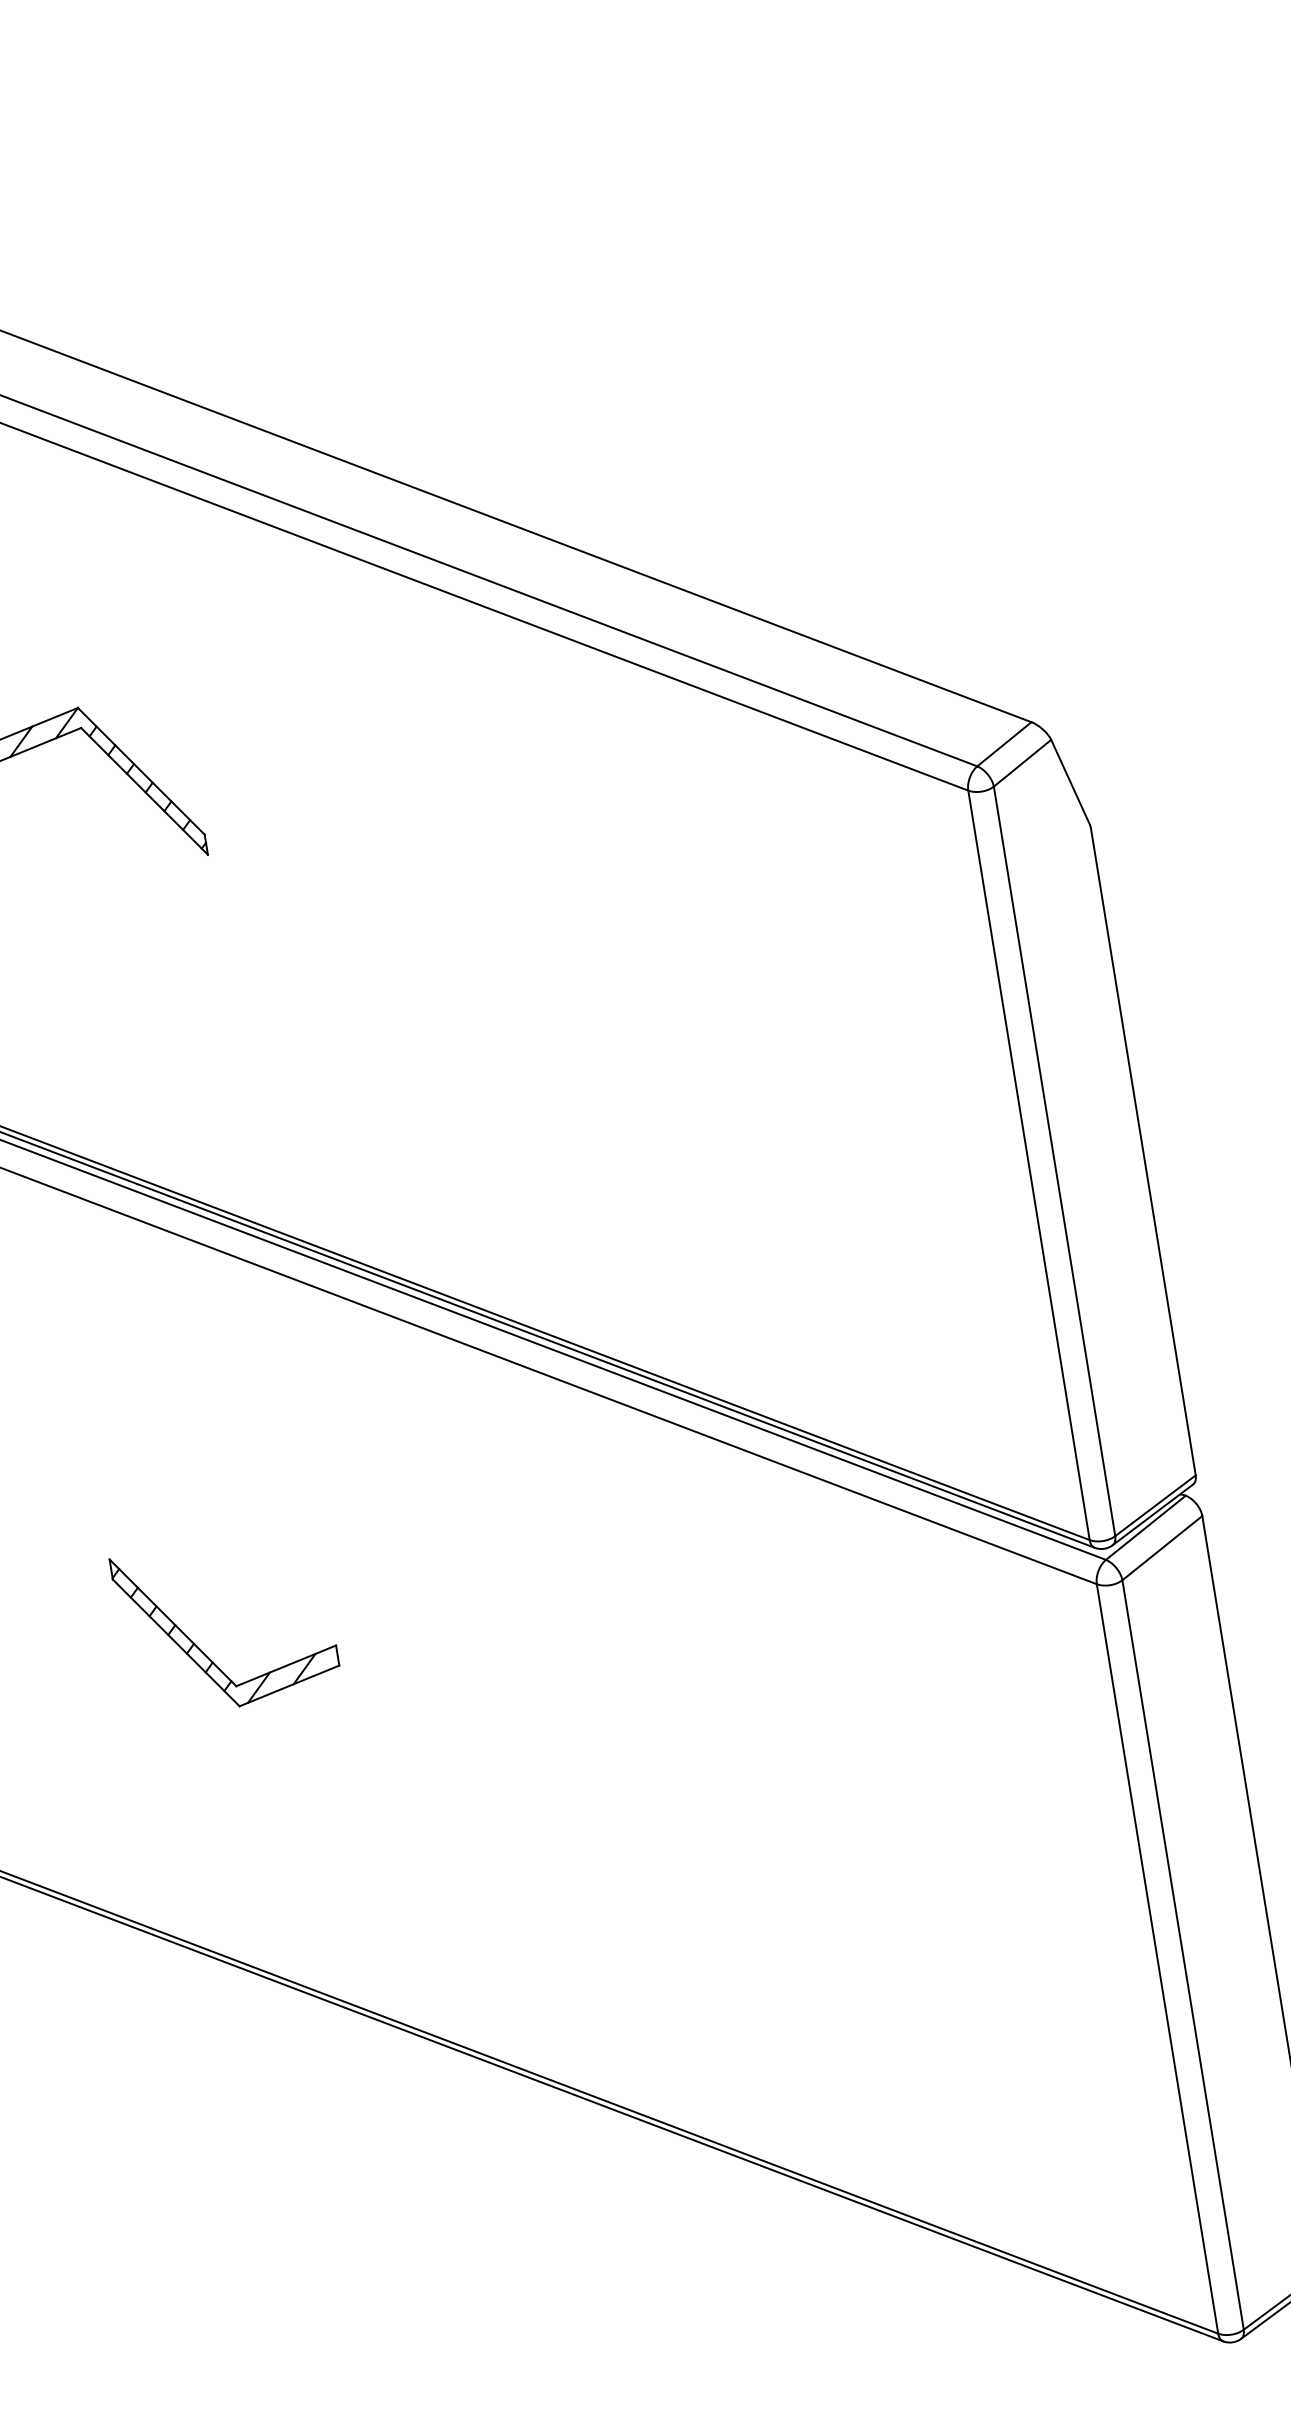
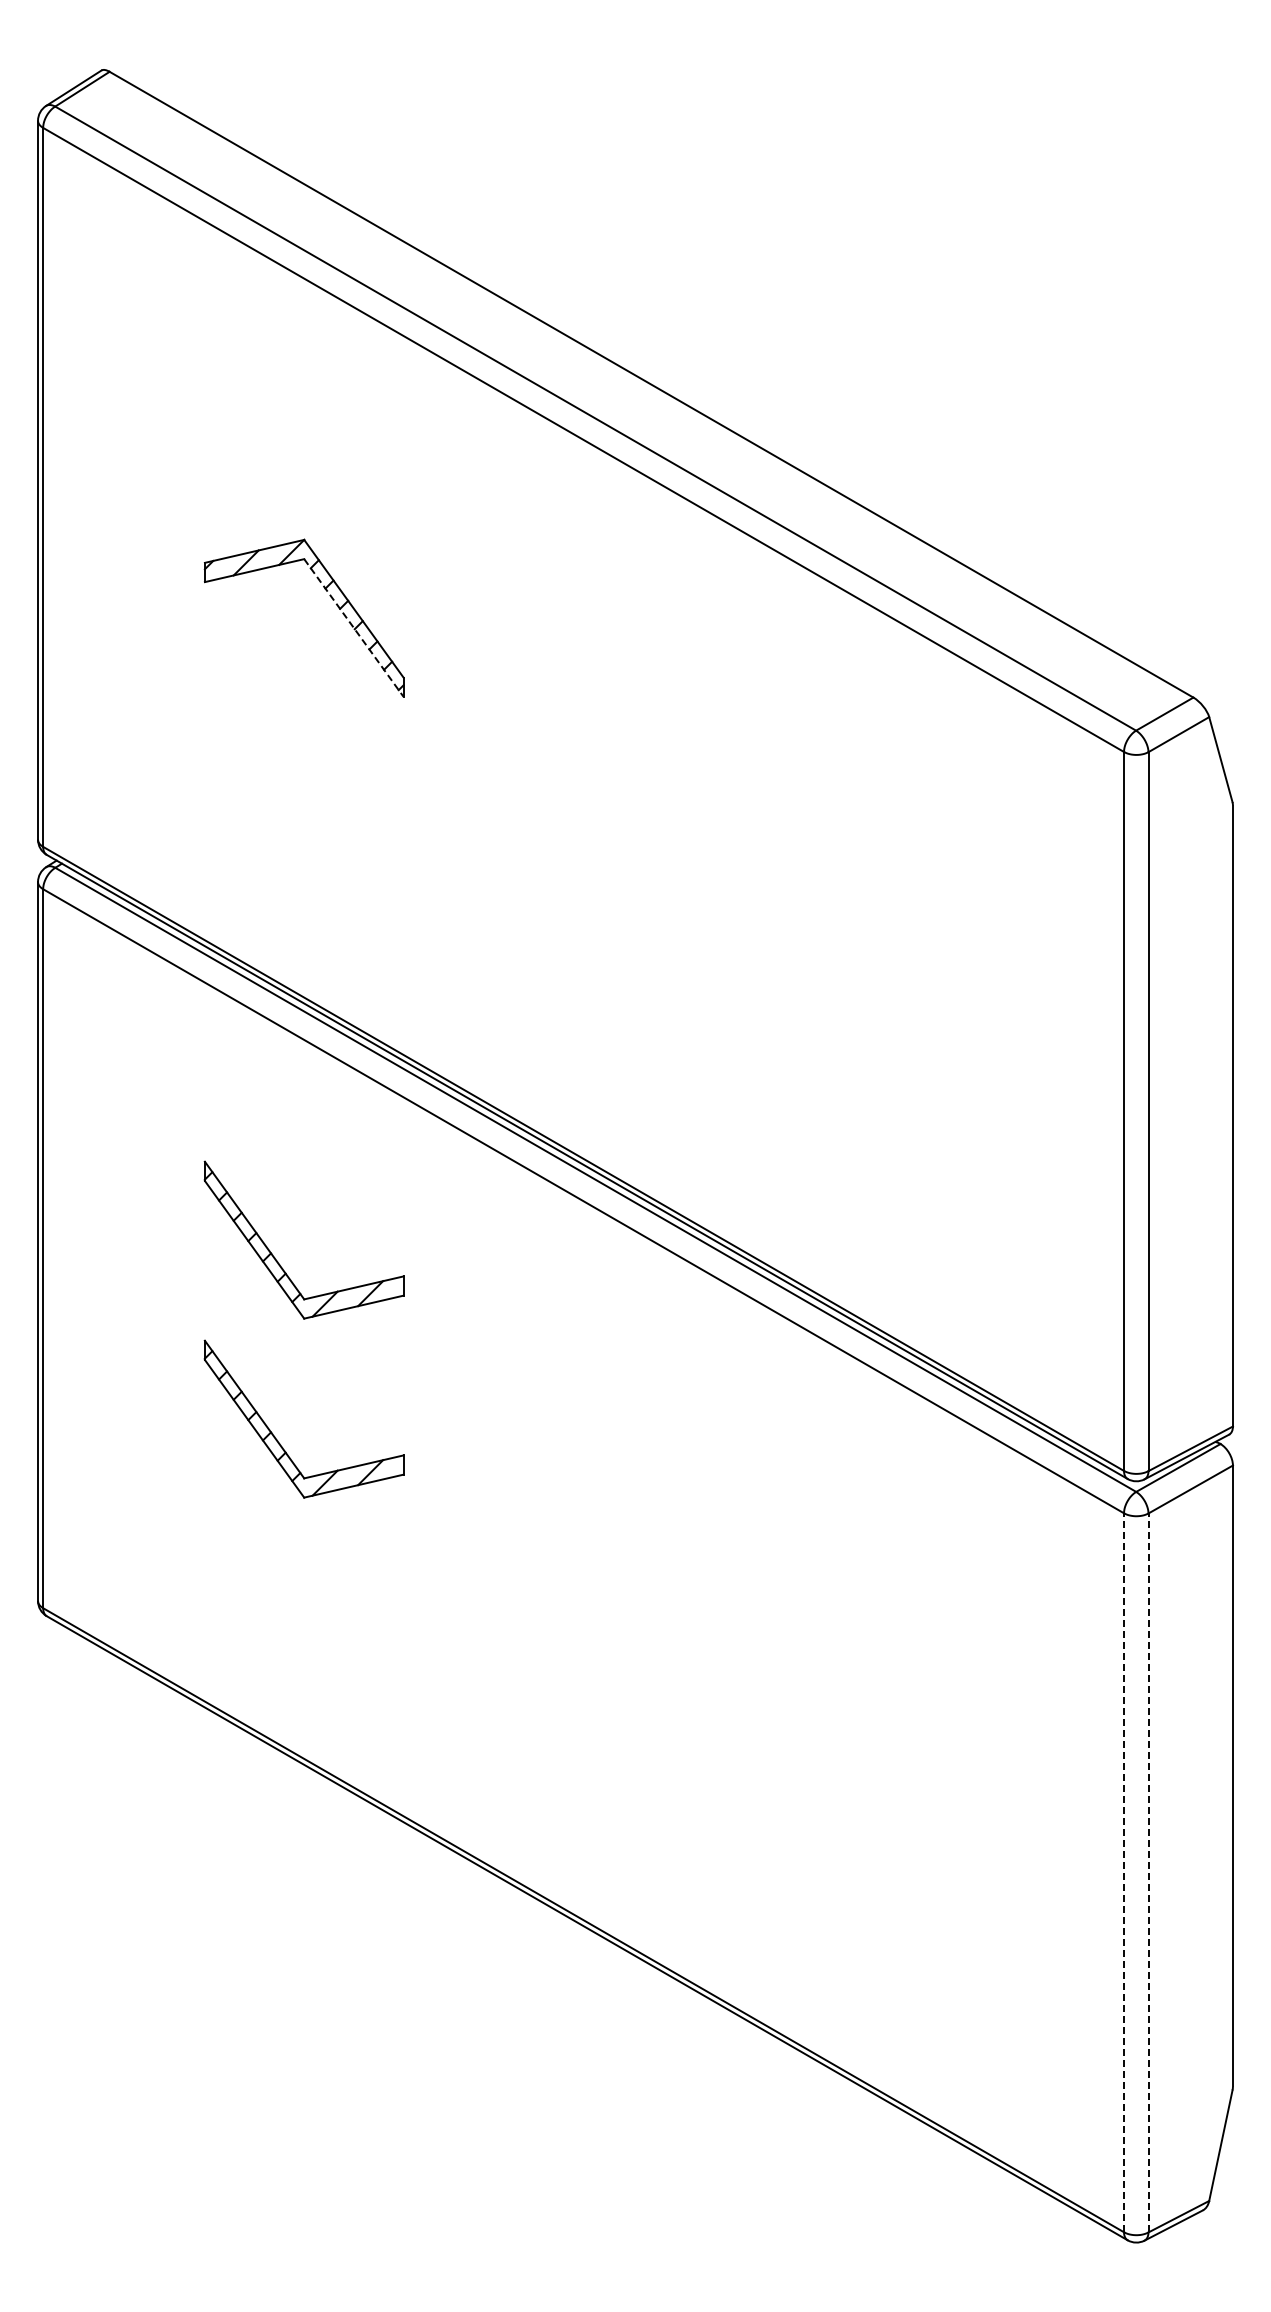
line: (144, 790) -> (353, 627), solid -> dashed
part: (169, 1460) -> (275, 1257), added
line: (1182, 1954) -> (1148, 1872), solid -> dashed
line: (1157, 1958) -> (1124, 1872), solid -> dashed

